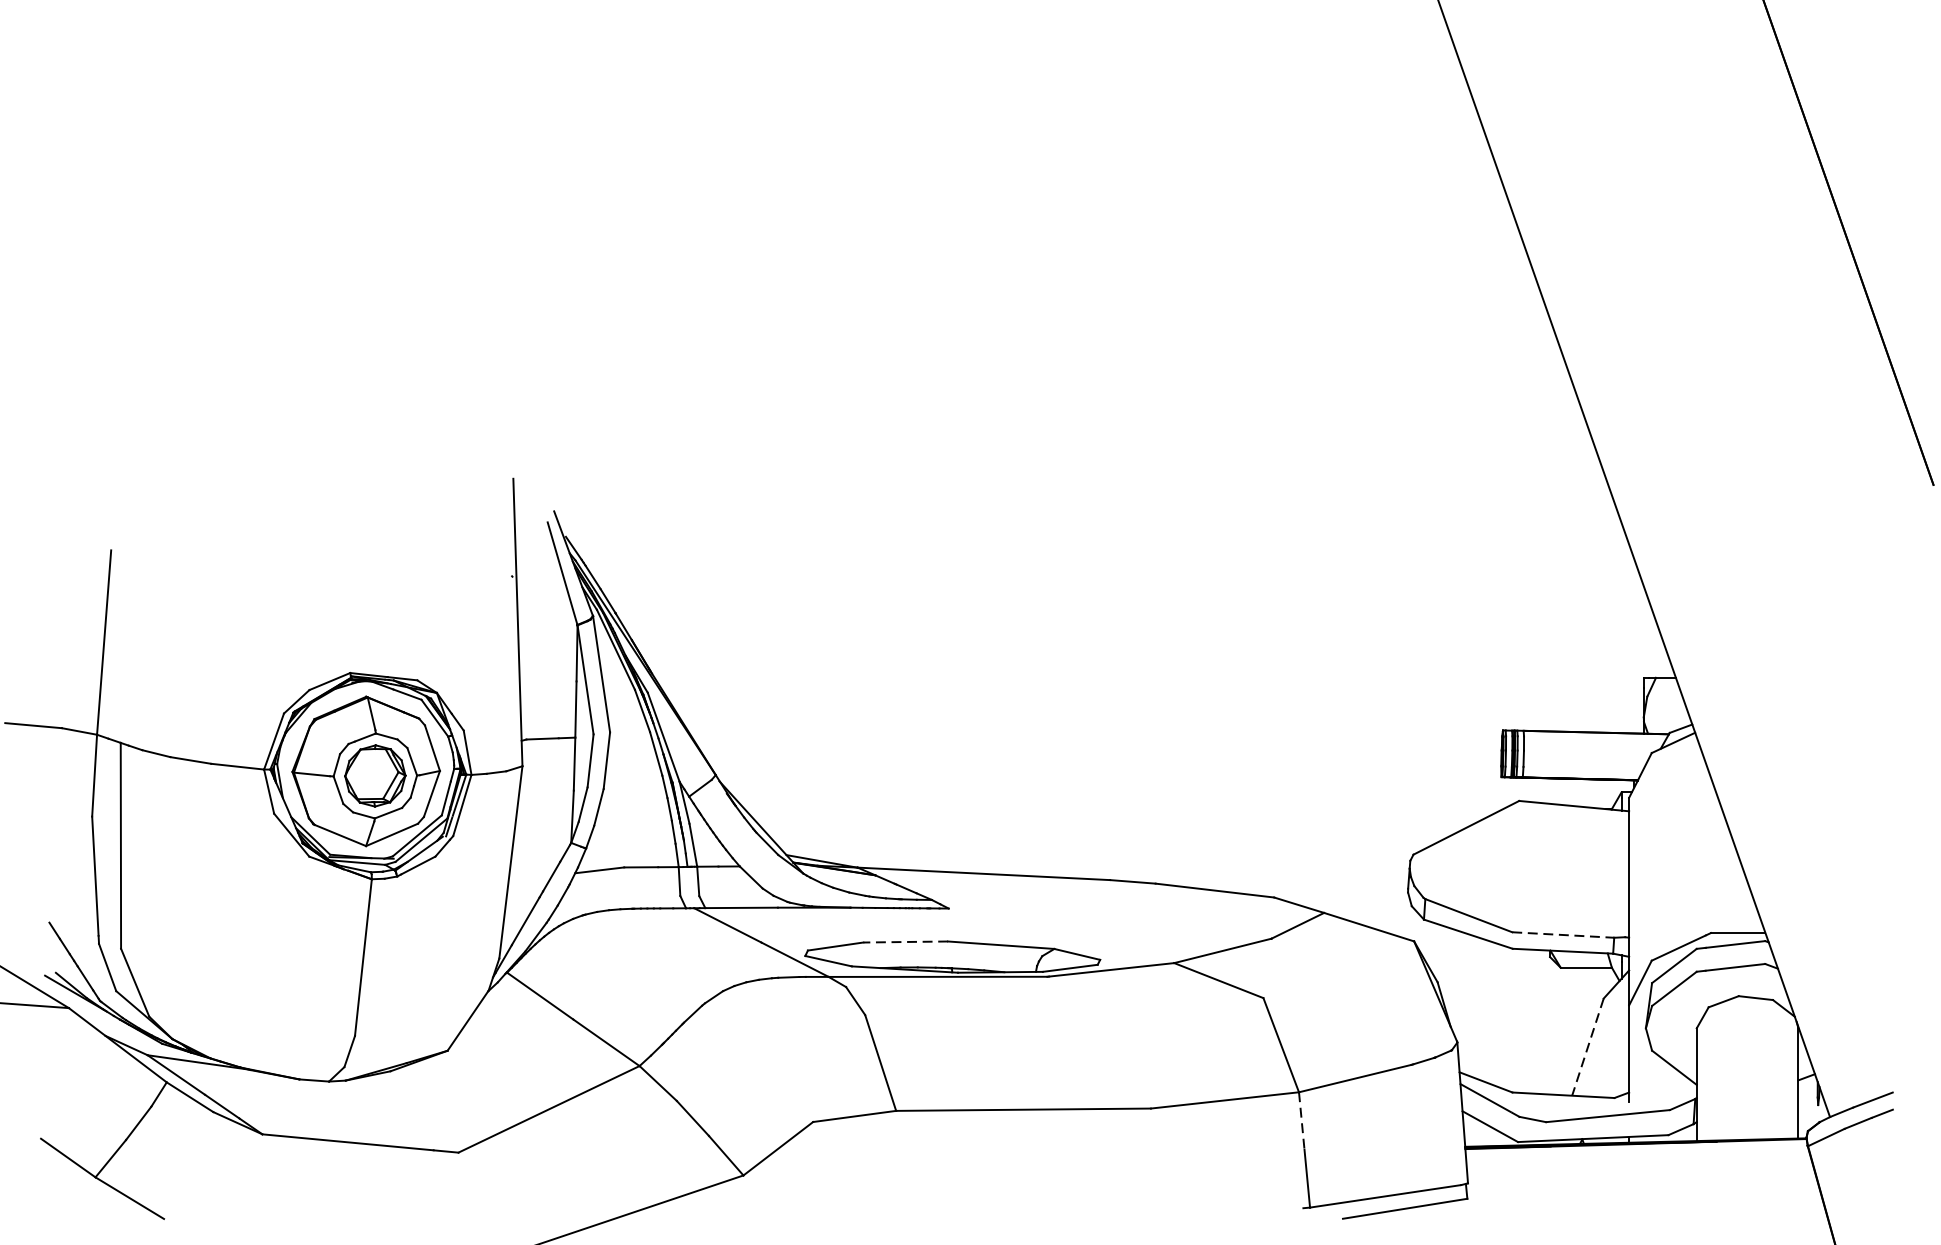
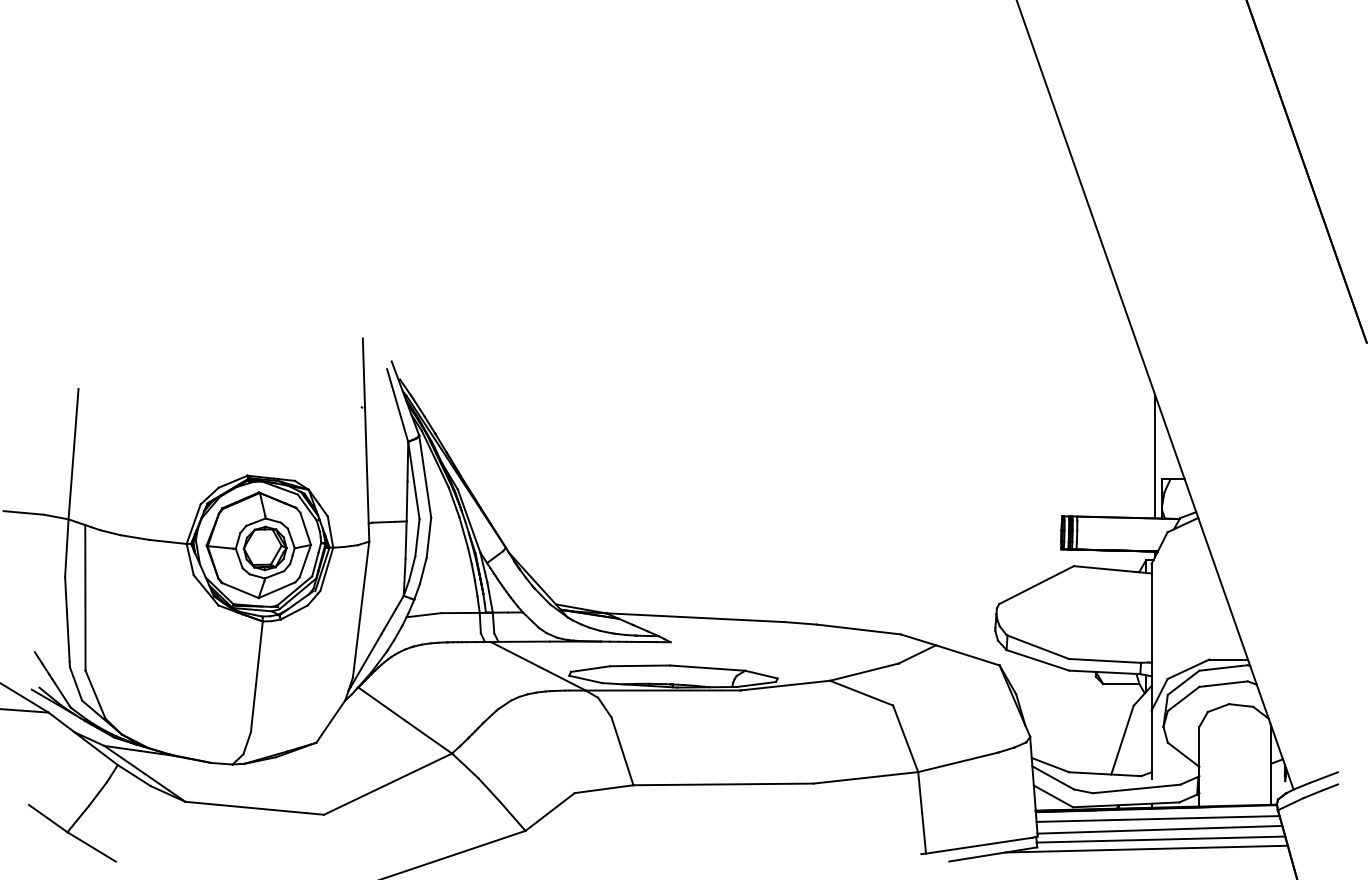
line: (1634, 645) -> (1155, 456), added
line: (1563, 934) -> (1105, 660), dashed -> solid
line: (906, 941) -> (640, 665), dashed -> solid
line: (1587, 1047) -> (1122, 740), dashed -> solid
line: (1302, 1121) -> (920, 792), dashed -> solid
line: (1637, 1157) -> (1157, 818), added
line: (1640, 1173) -> (1159, 829), added
line: (1641, 1187) -> (1160, 839), added
line: (1621, 1200) -> (1146, 848), added

